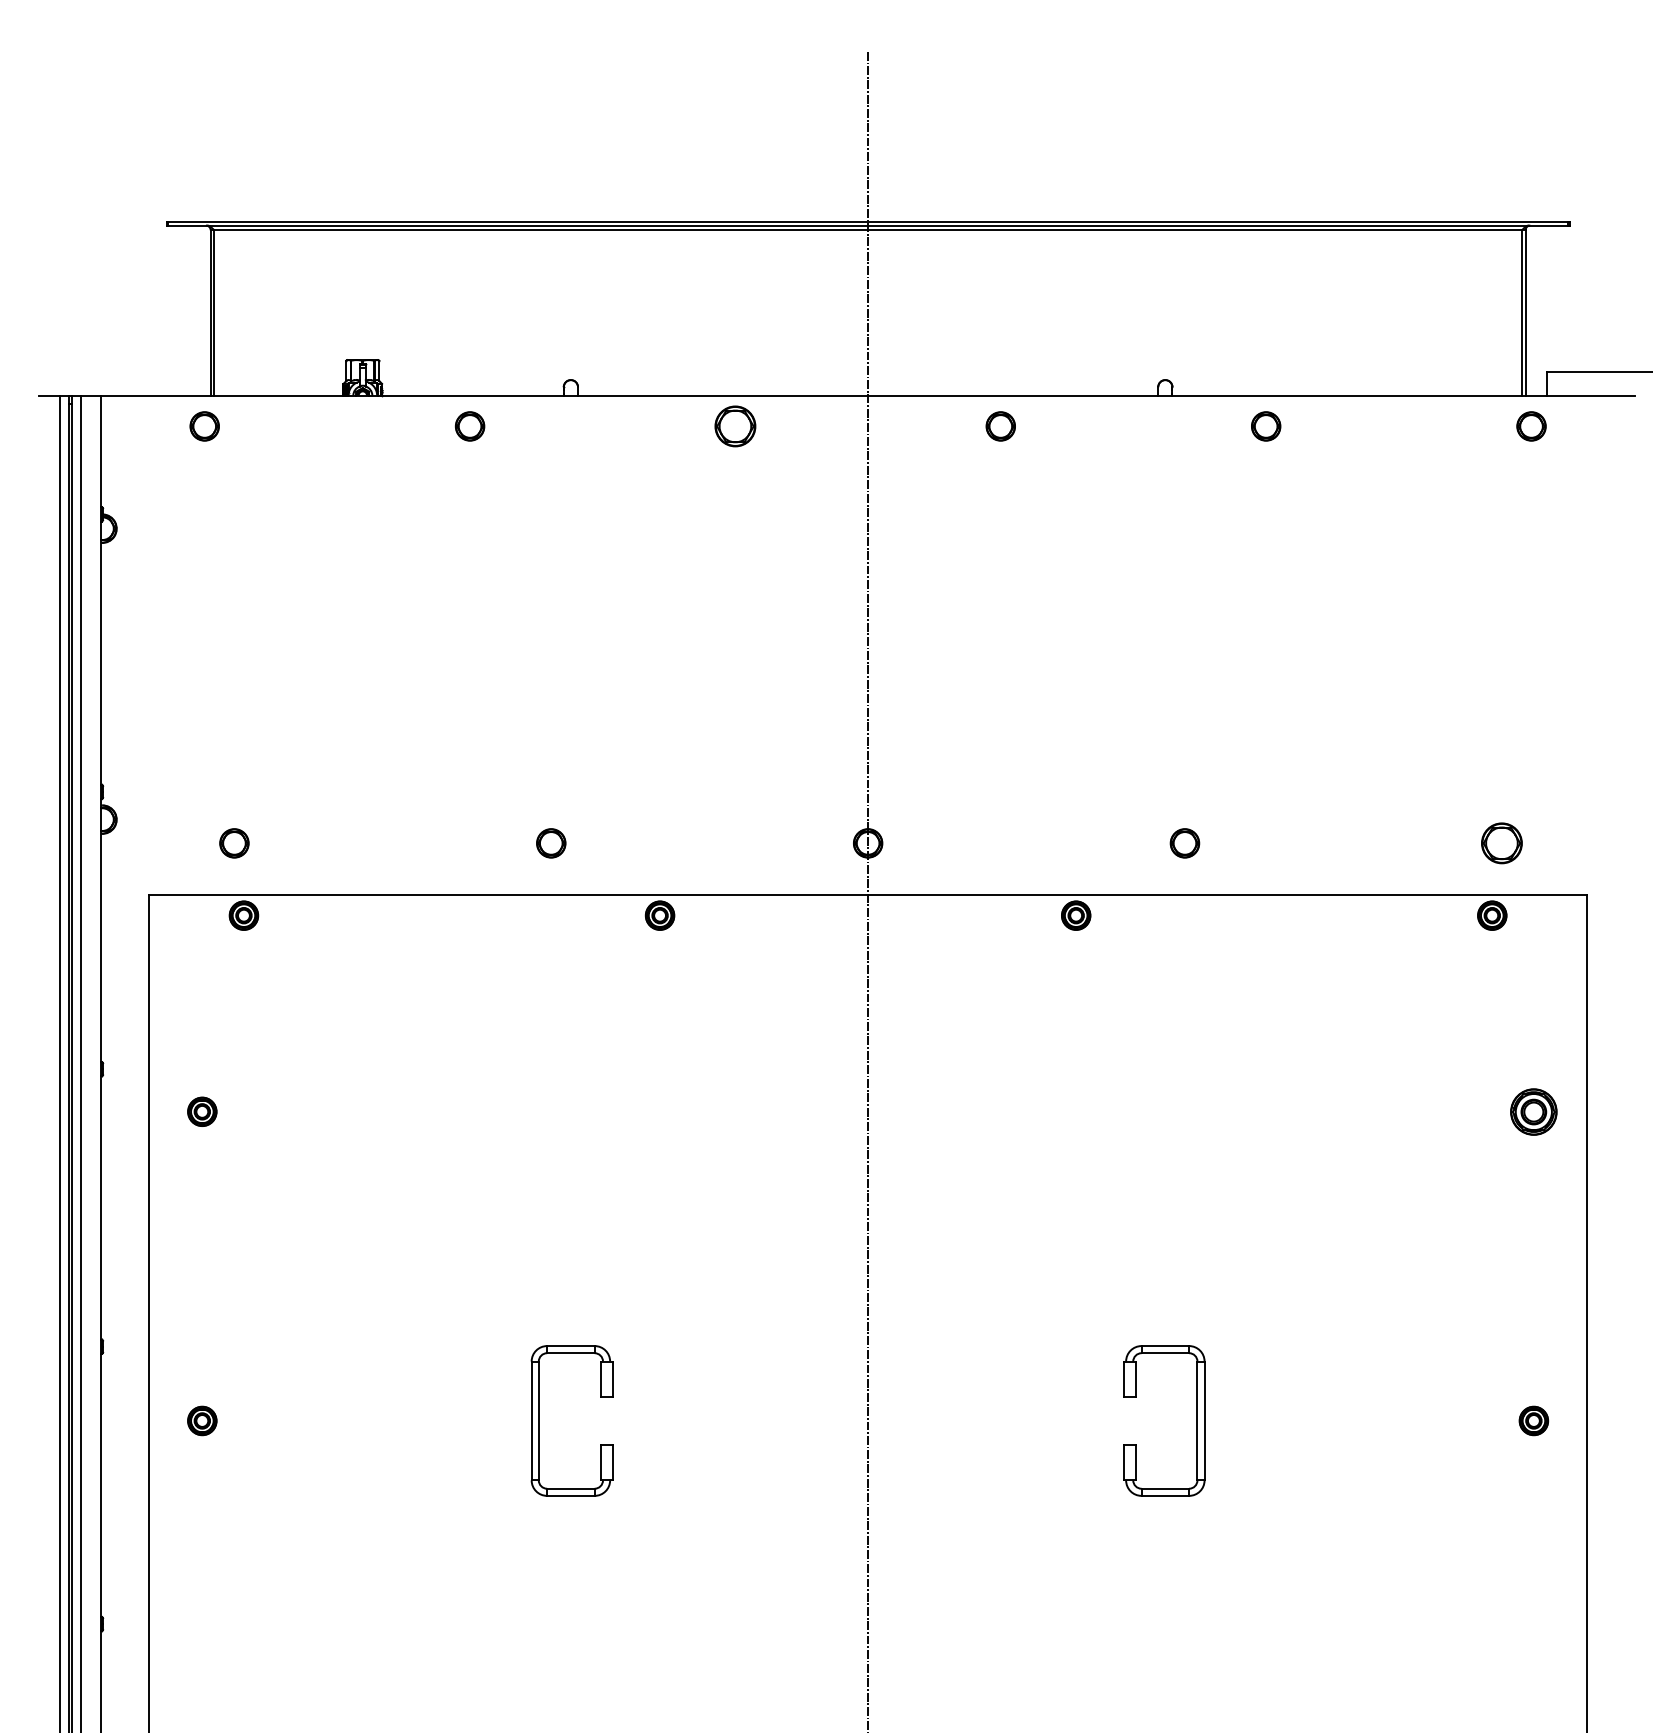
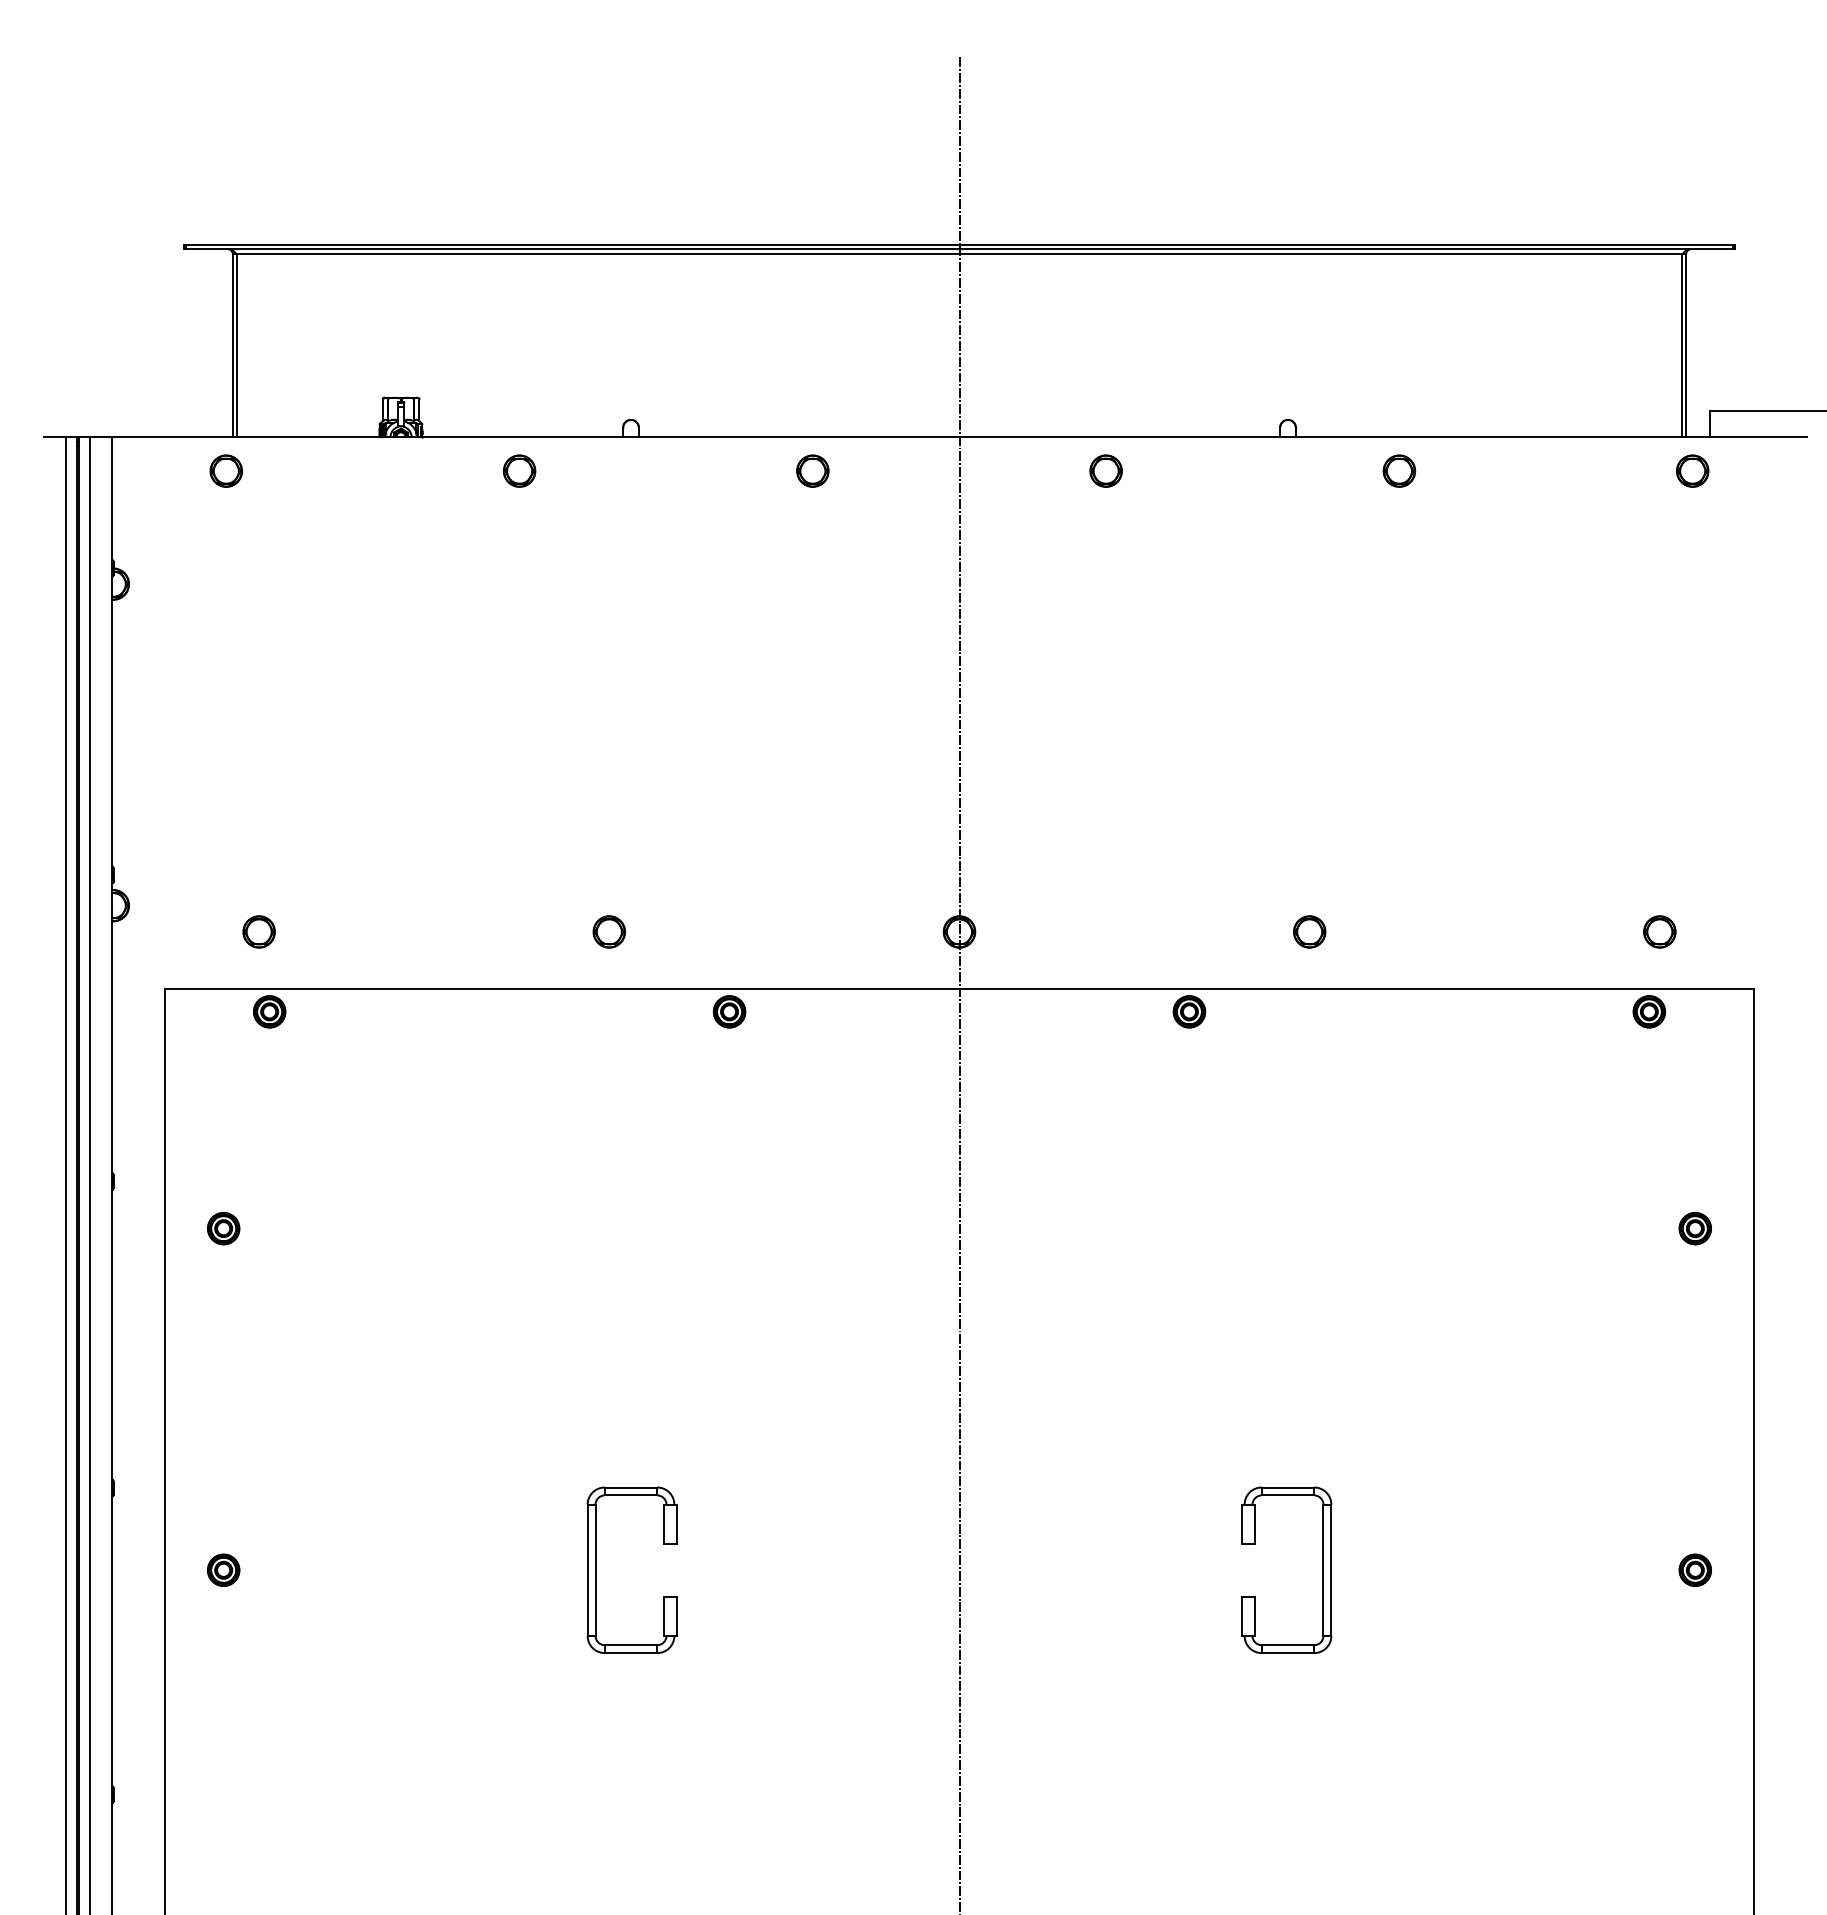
part: (735, 426) -> (812, 471), size x0.71
part: (1501, 843) -> (1659, 932), size x0.71
part: (1533, 1111) -> (1694, 1228), size x0.62

